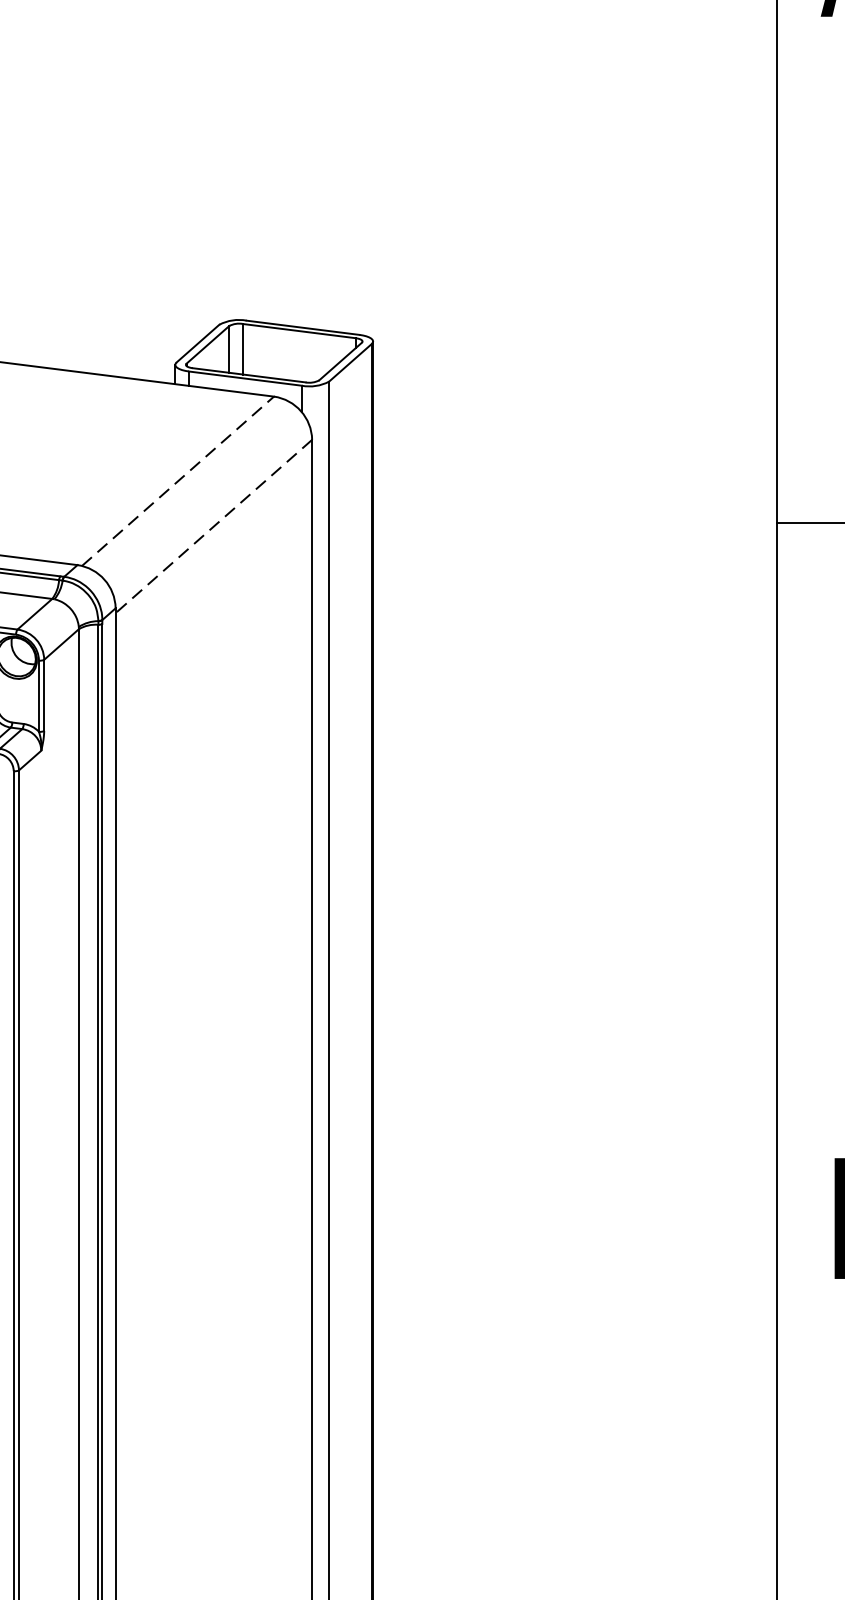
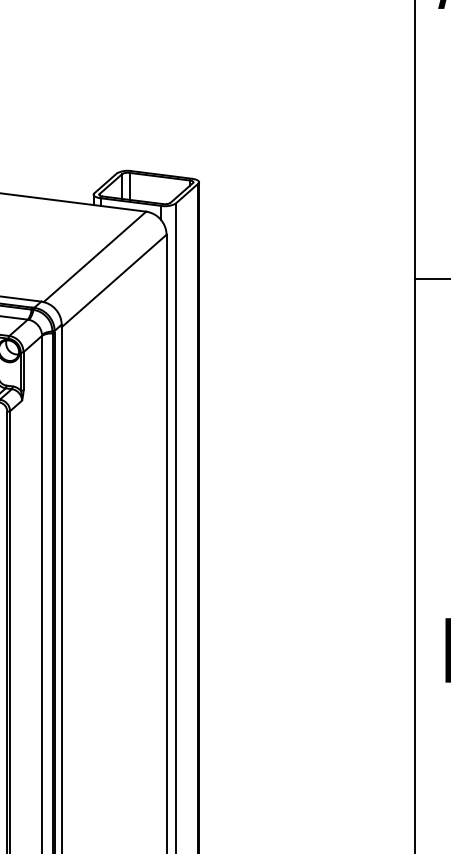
line: (178, 480) -> (95, 256), dashed -> solid
line: (214, 527) -> (114, 281), dashed -> solid

